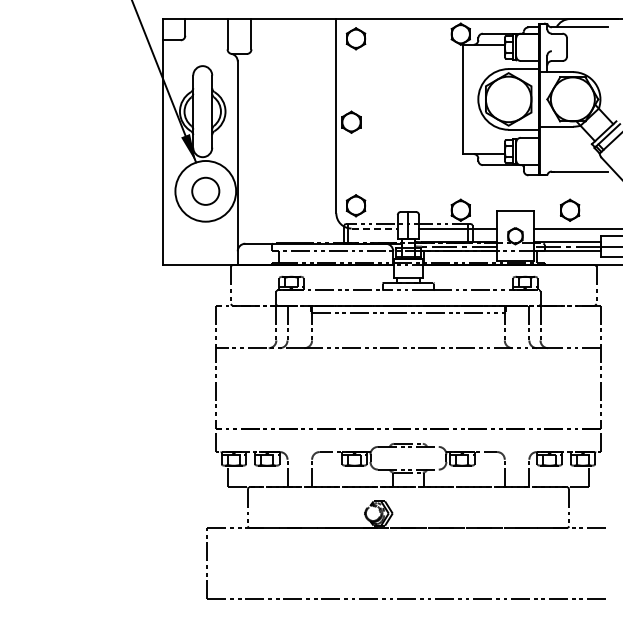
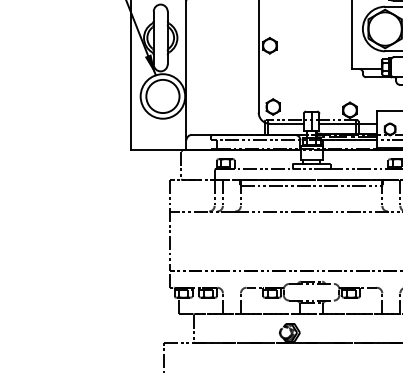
circle: (205, 190) -> (162, 95), size x1.67
line: (375, 228) -> (287, 123), dashed -> solid

